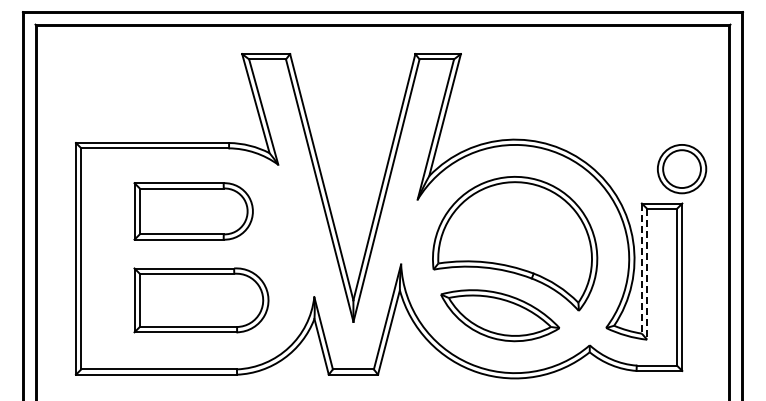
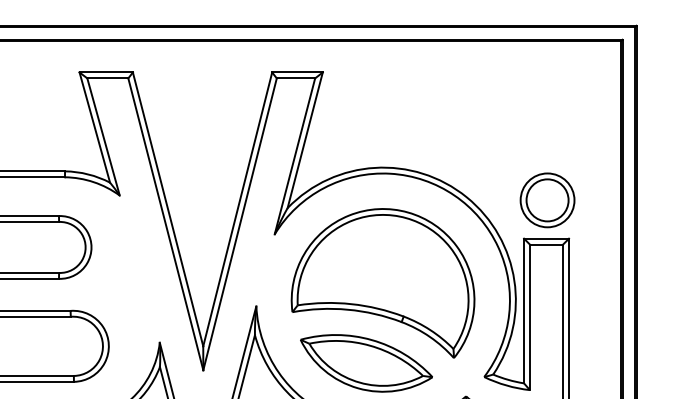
part: (682, 169) -> (548, 200), moved
line: (641, 269) -> (523, 312), dashed -> solid
line: (647, 274) -> (530, 317), dashed -> solid

